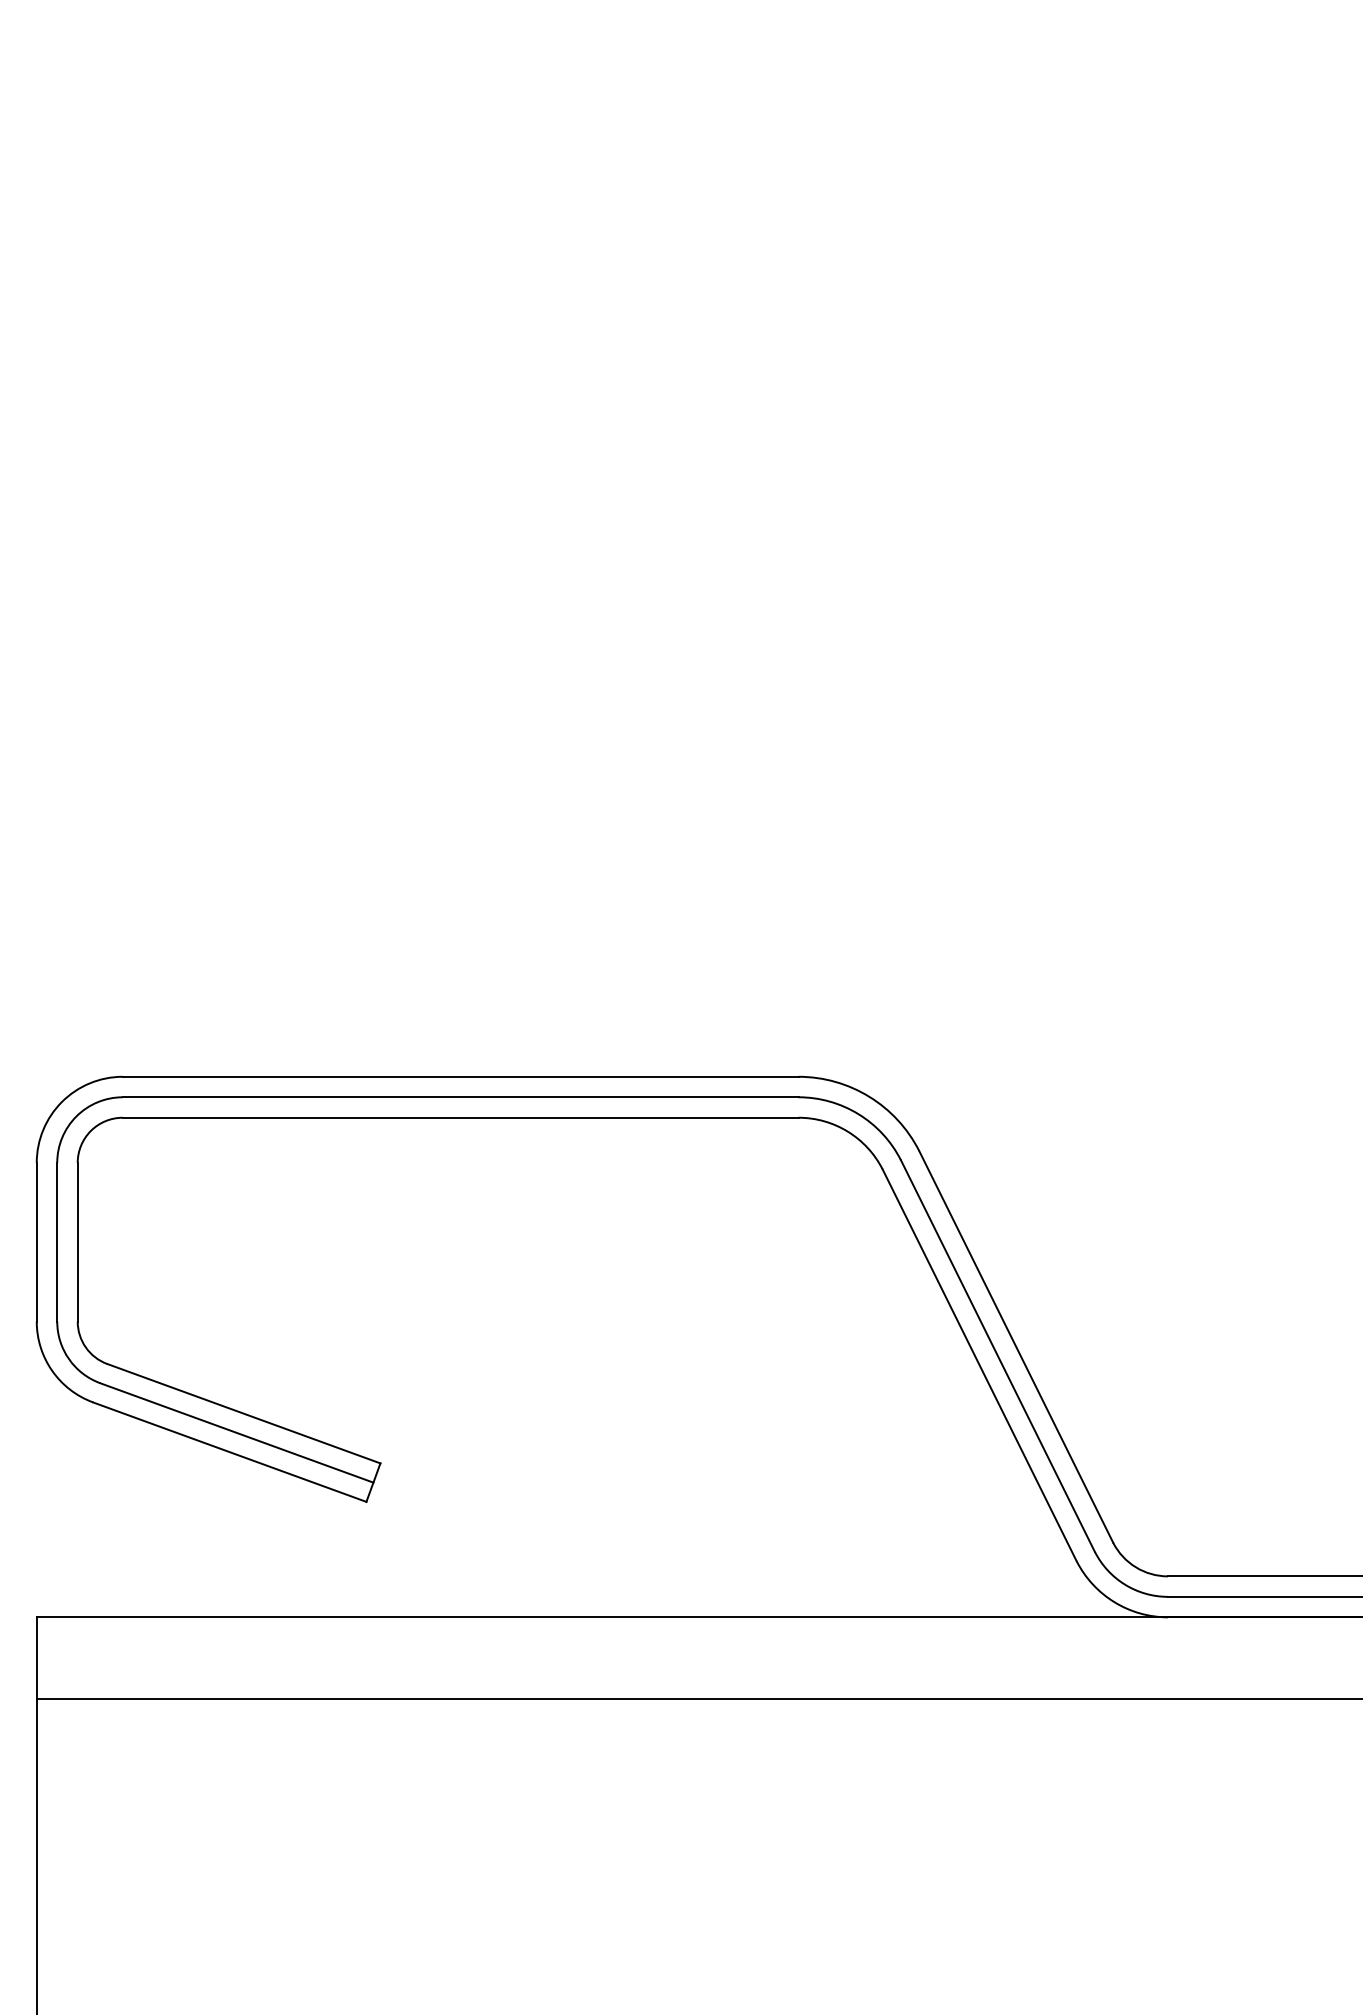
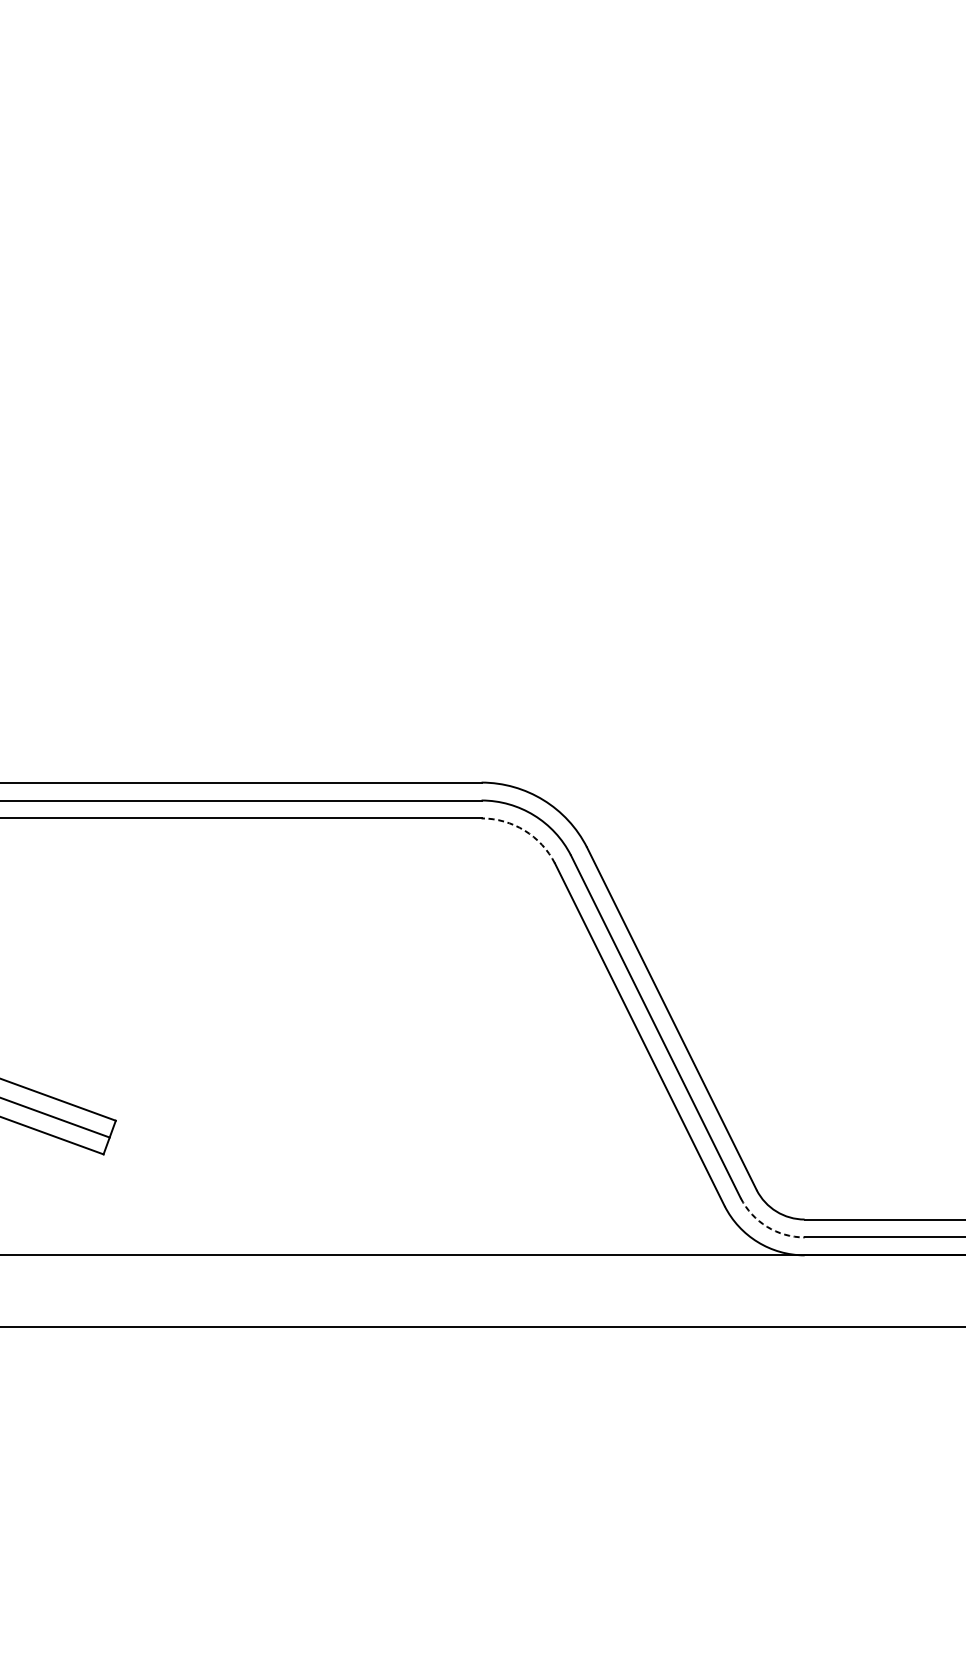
arc: (847, 1131) -> (524, 830), solid -> dashed
arc: (1125, 1584) -> (767, 1226), solid -> dashed

